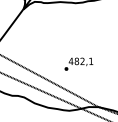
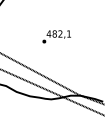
text: (78, 63) -> (56, 36), moved

